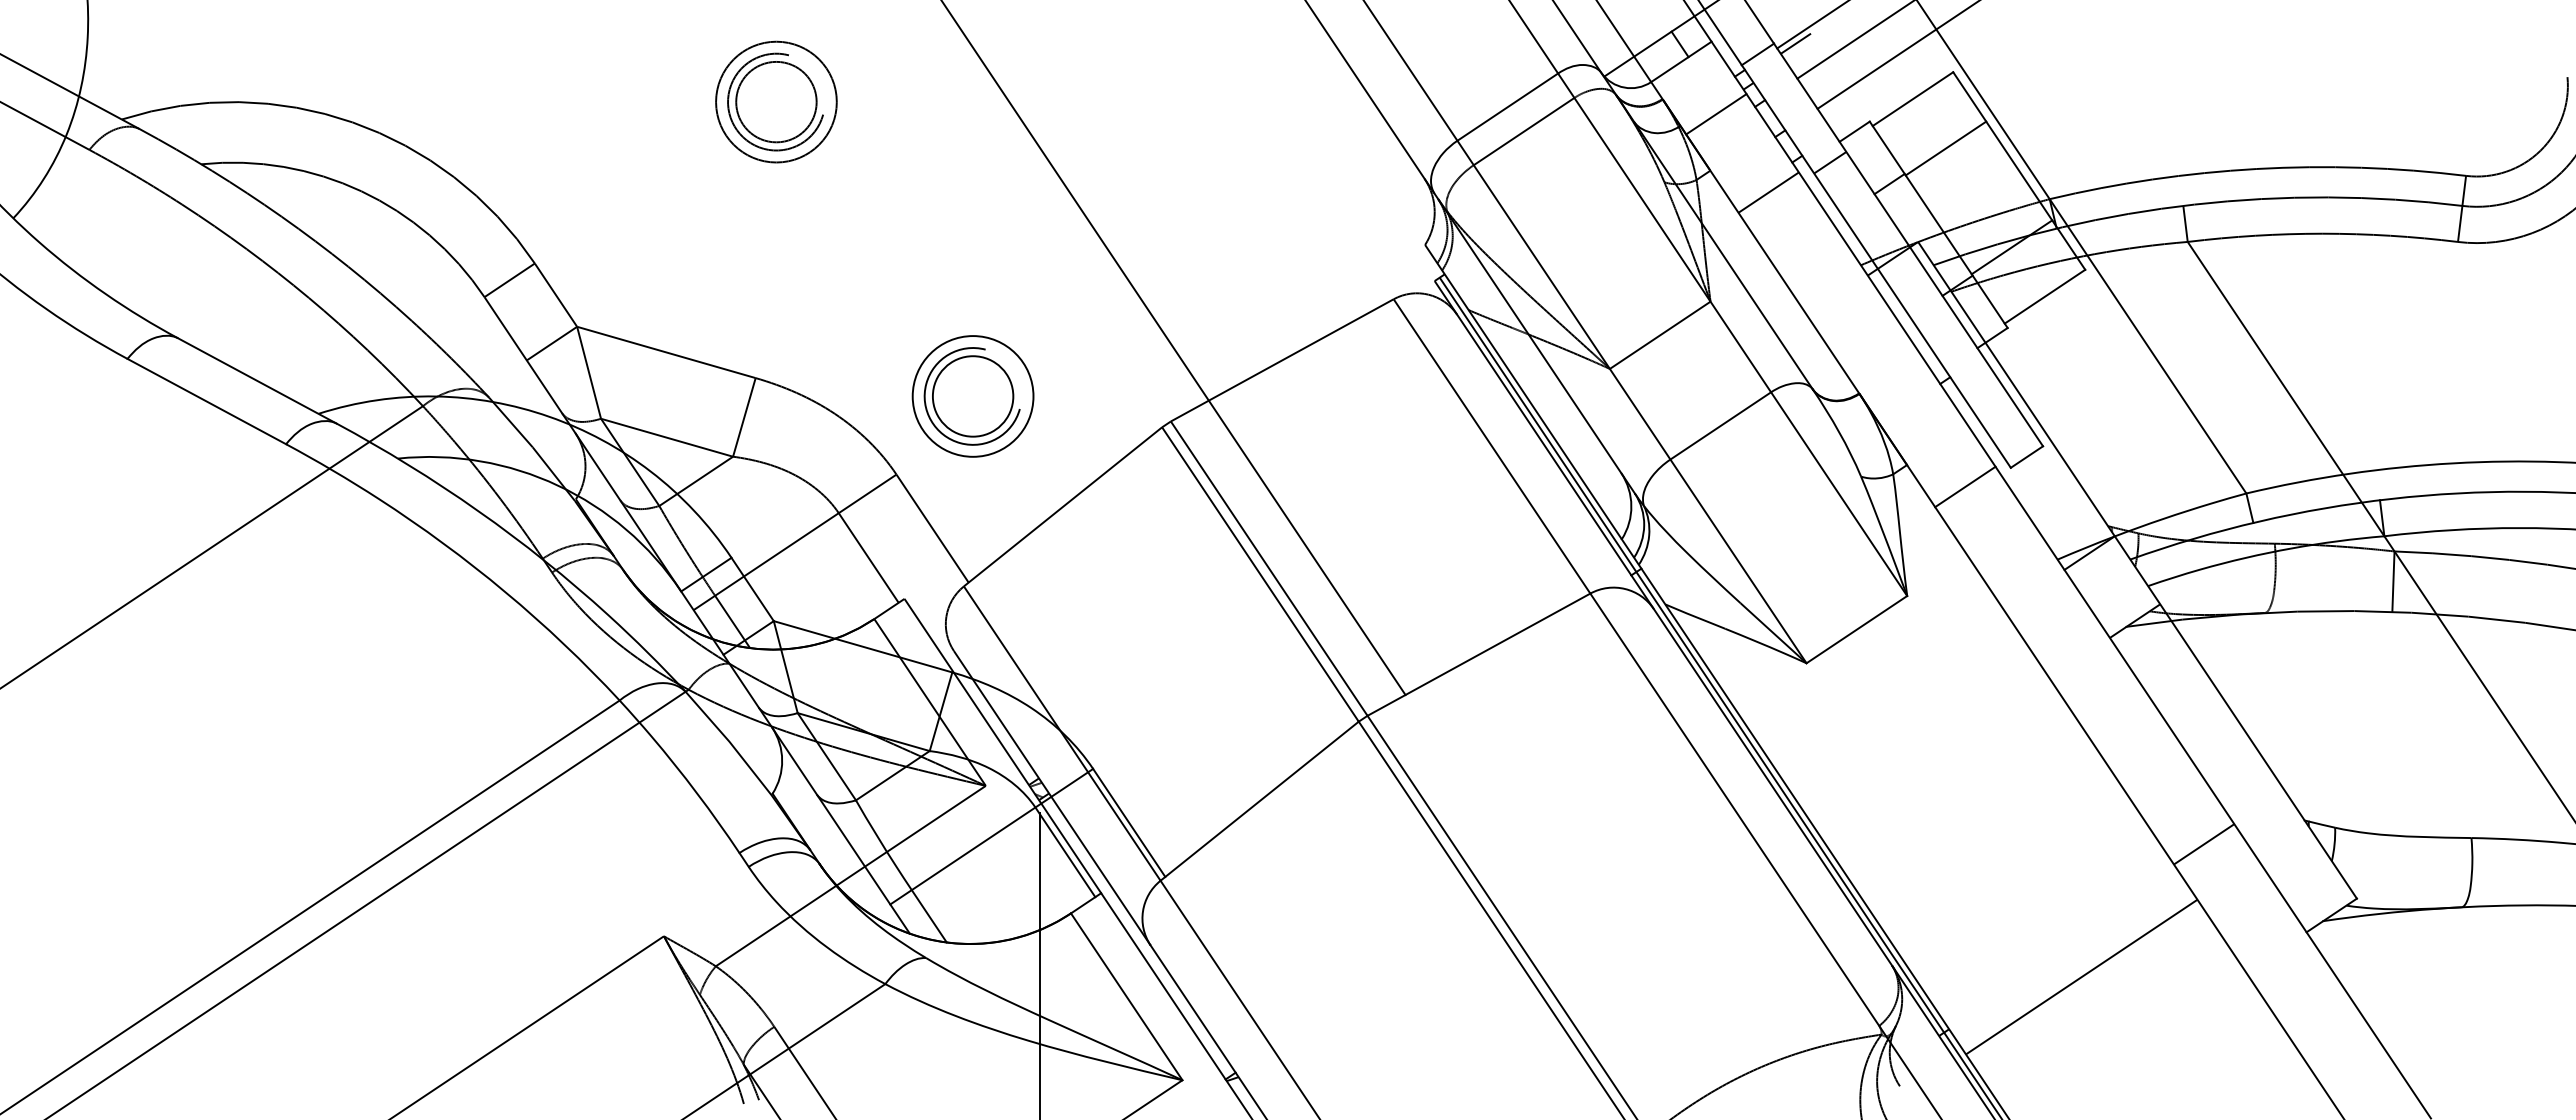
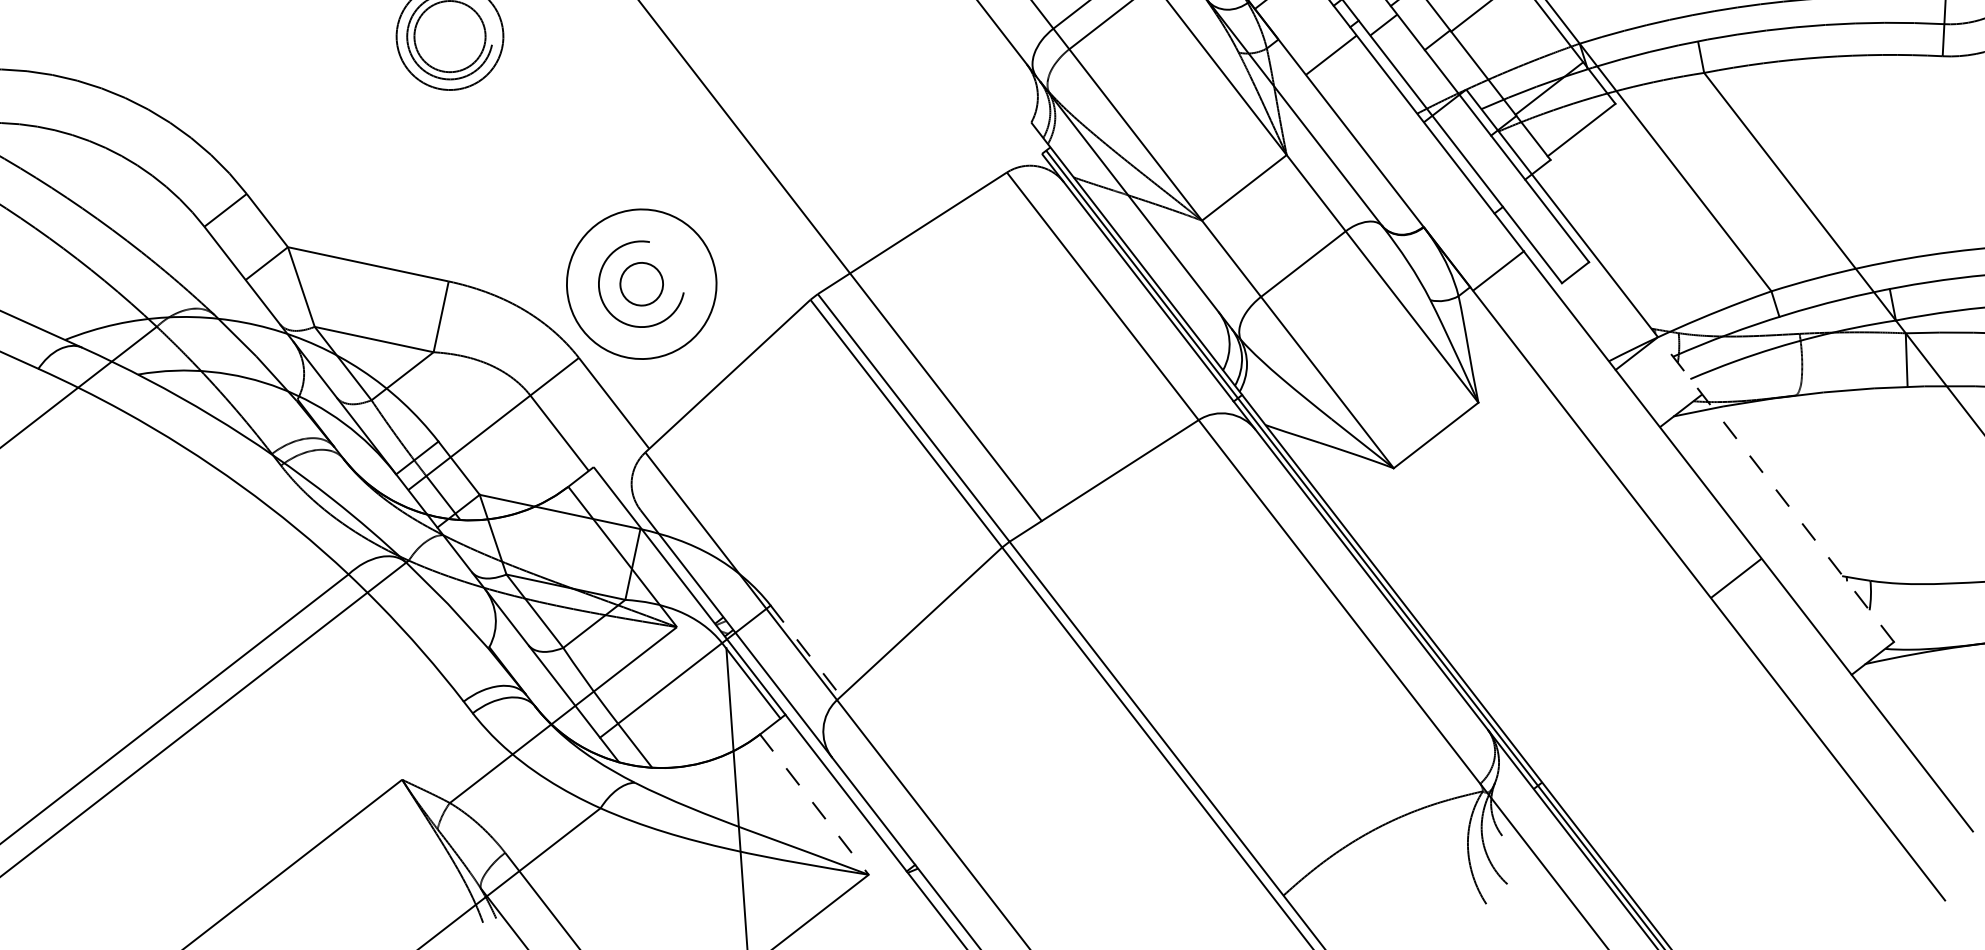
circle: (972, 396) -> (641, 284), size x0.6
circle: (972, 396) -> (641, 284), size x1.4
line: (1965, 486) -> (1498, 270), moved
line: (2235, 717) -> (1775, 489), solid -> dashed
line: (1129, 822) -> (806, 650), solid -> dashed
line: (2203, 844) -> (1735, 578), moved
line: (2081, 976) -> (1655, 727), removed
line: (1127, 997) -> (815, 805), solid -> dashed

